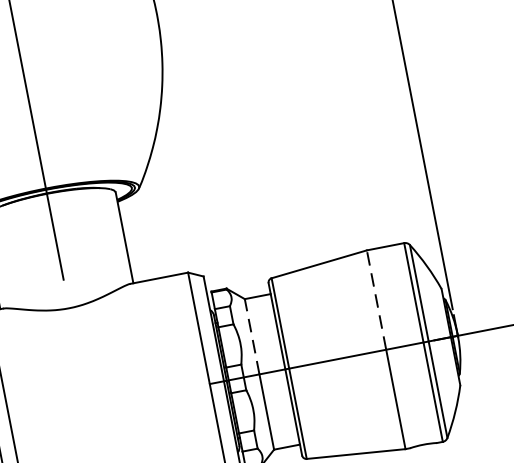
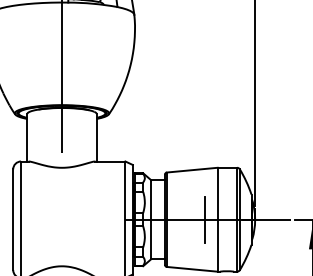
line: (376, 299) -> (217, 193), dashed -> solid
line: (252, 337) -> (151, 200), dashed -> solid
line: (360, 354) -> (204, 219), added

